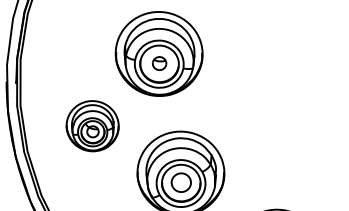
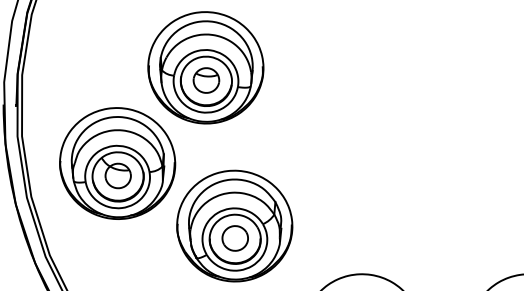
part: (159, 63) -> (206, 80), size x1.43
part: (92, 126) -> (117, 163), size x1.67

